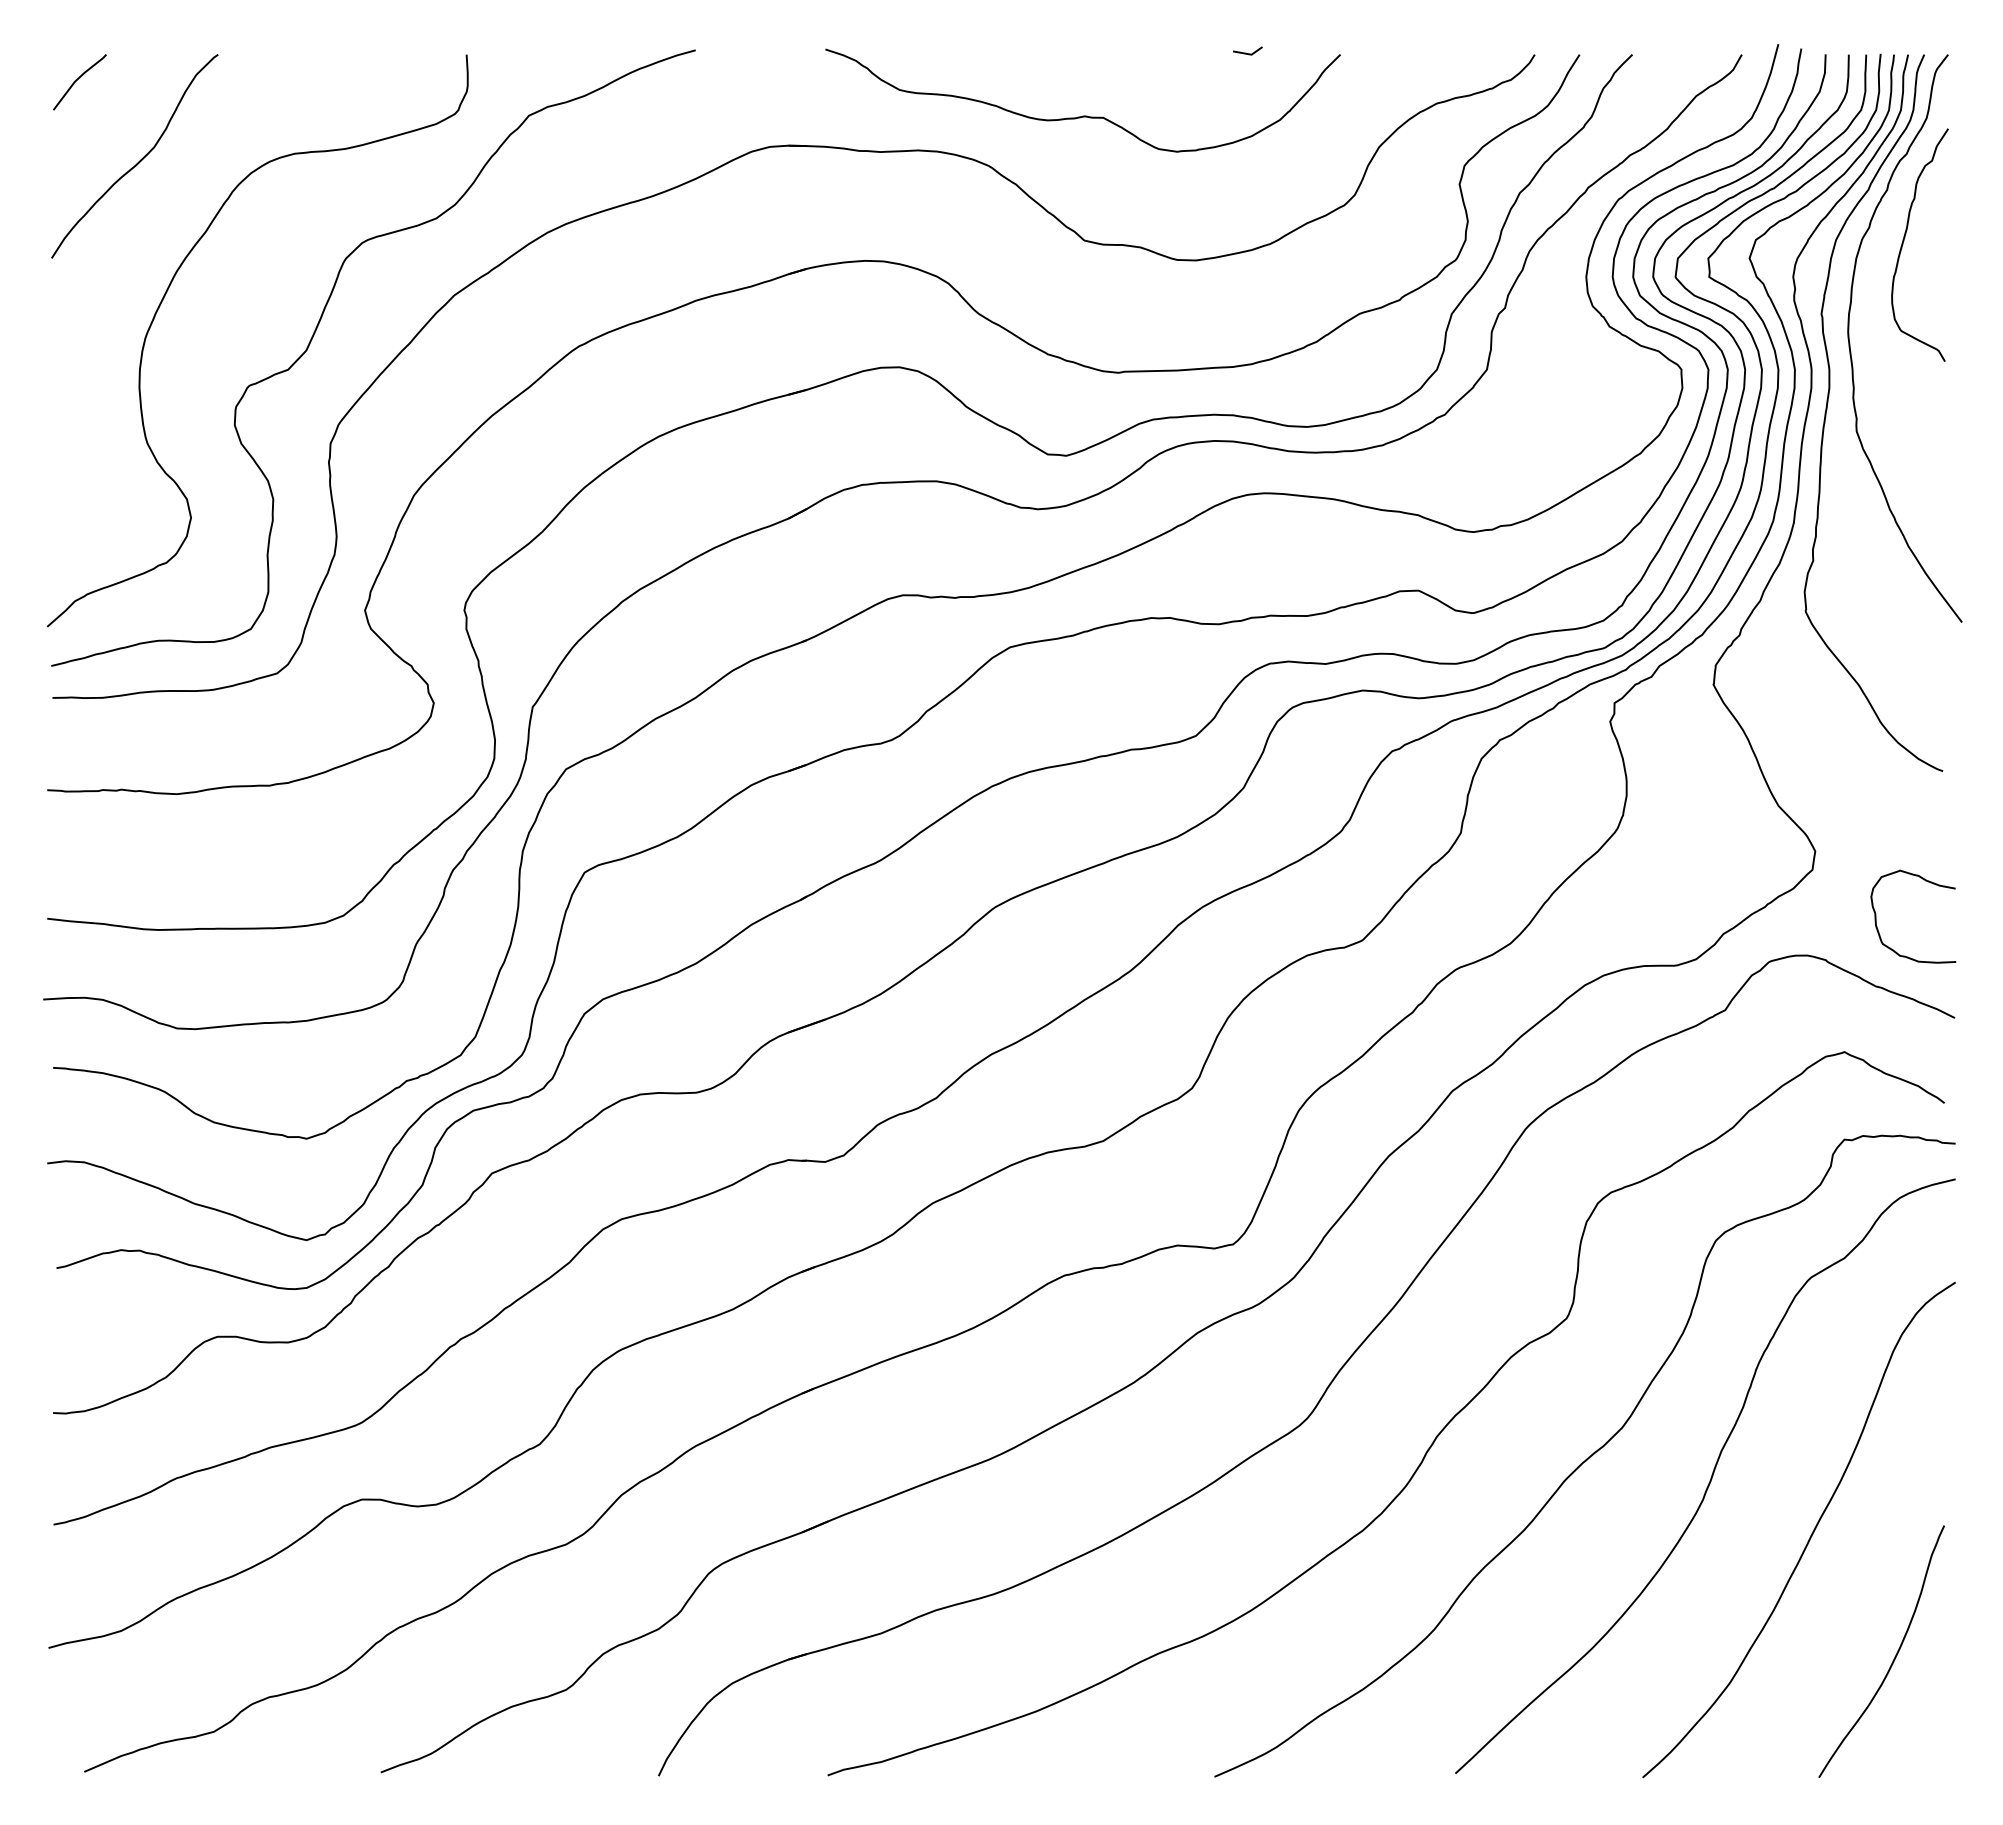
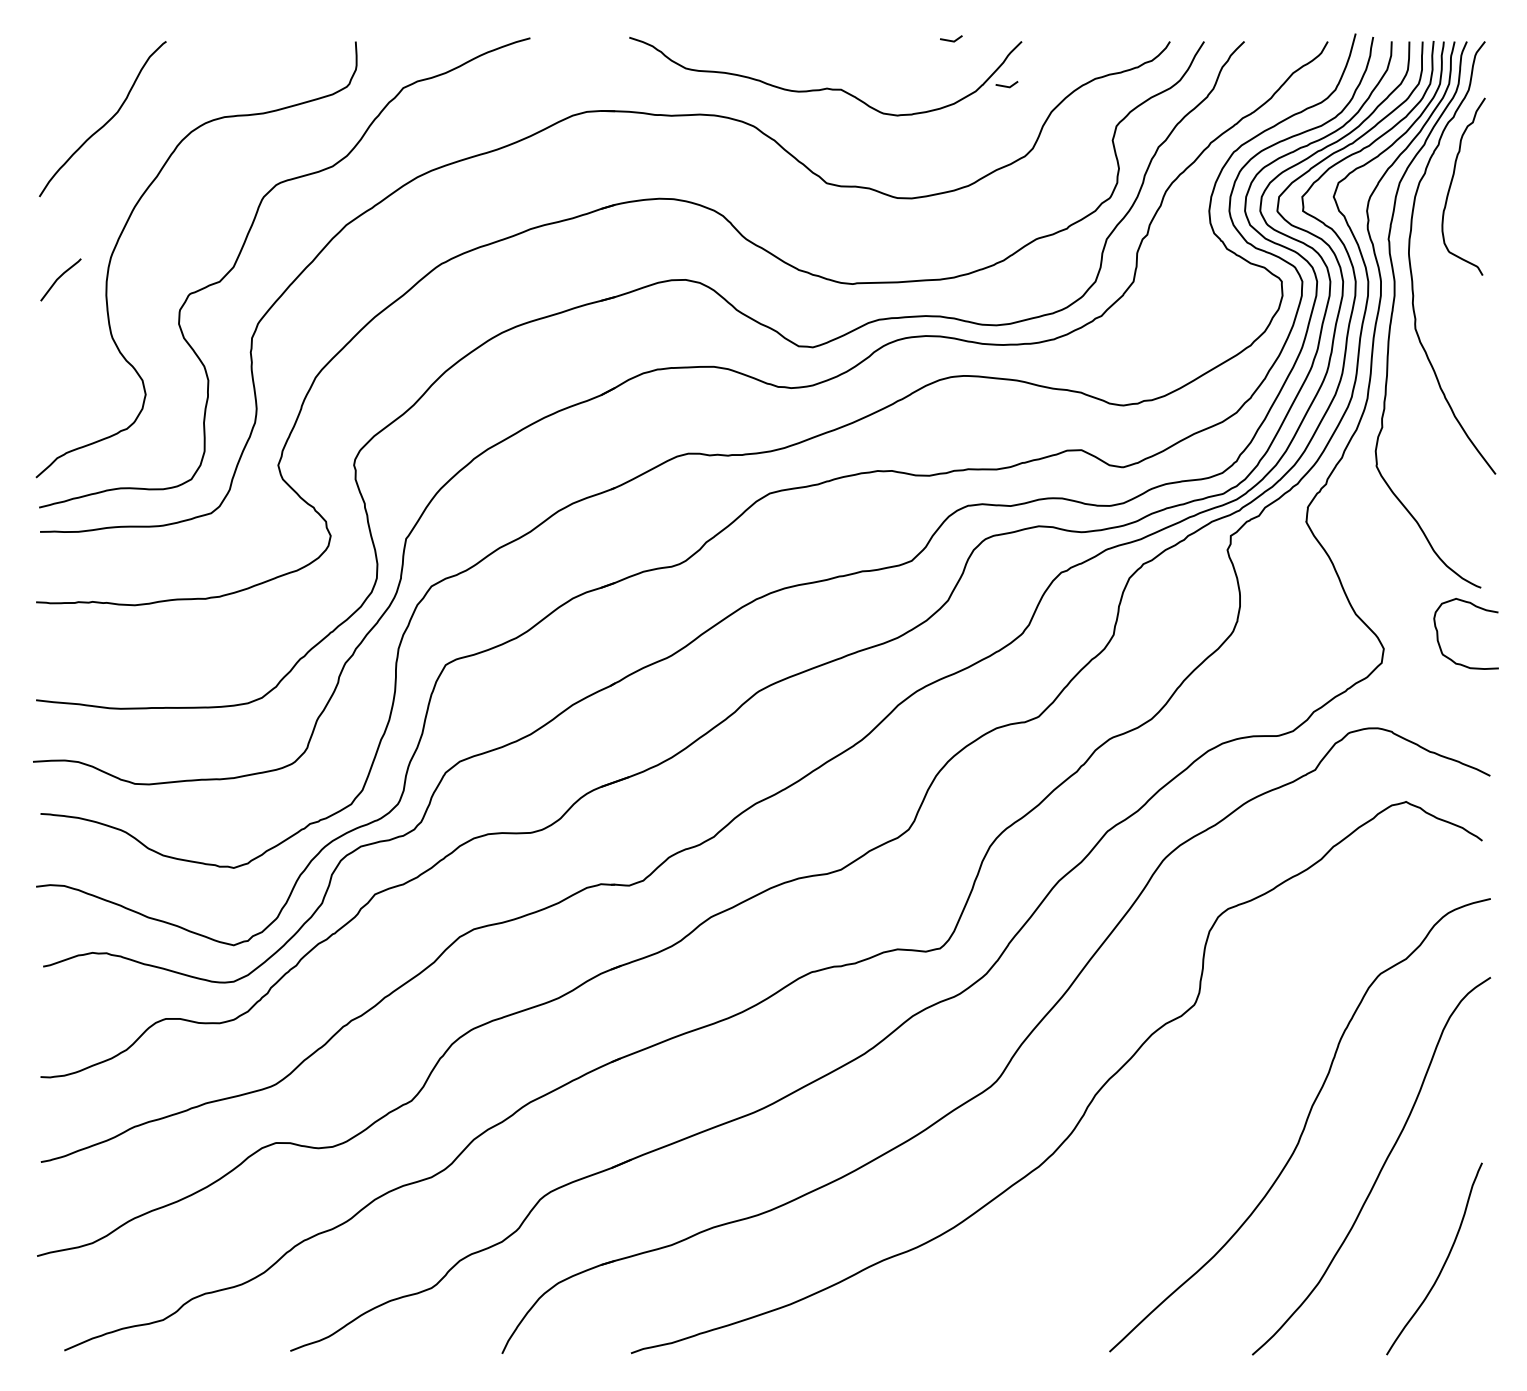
line: (77, 80) -> (59, 278), moved
line: (1319, 112) -> (1005, 85), added
curve: (1925, 881) -> (1475, 607), moved
curve: (1587, 1457) -> (1210, 1110), removed

